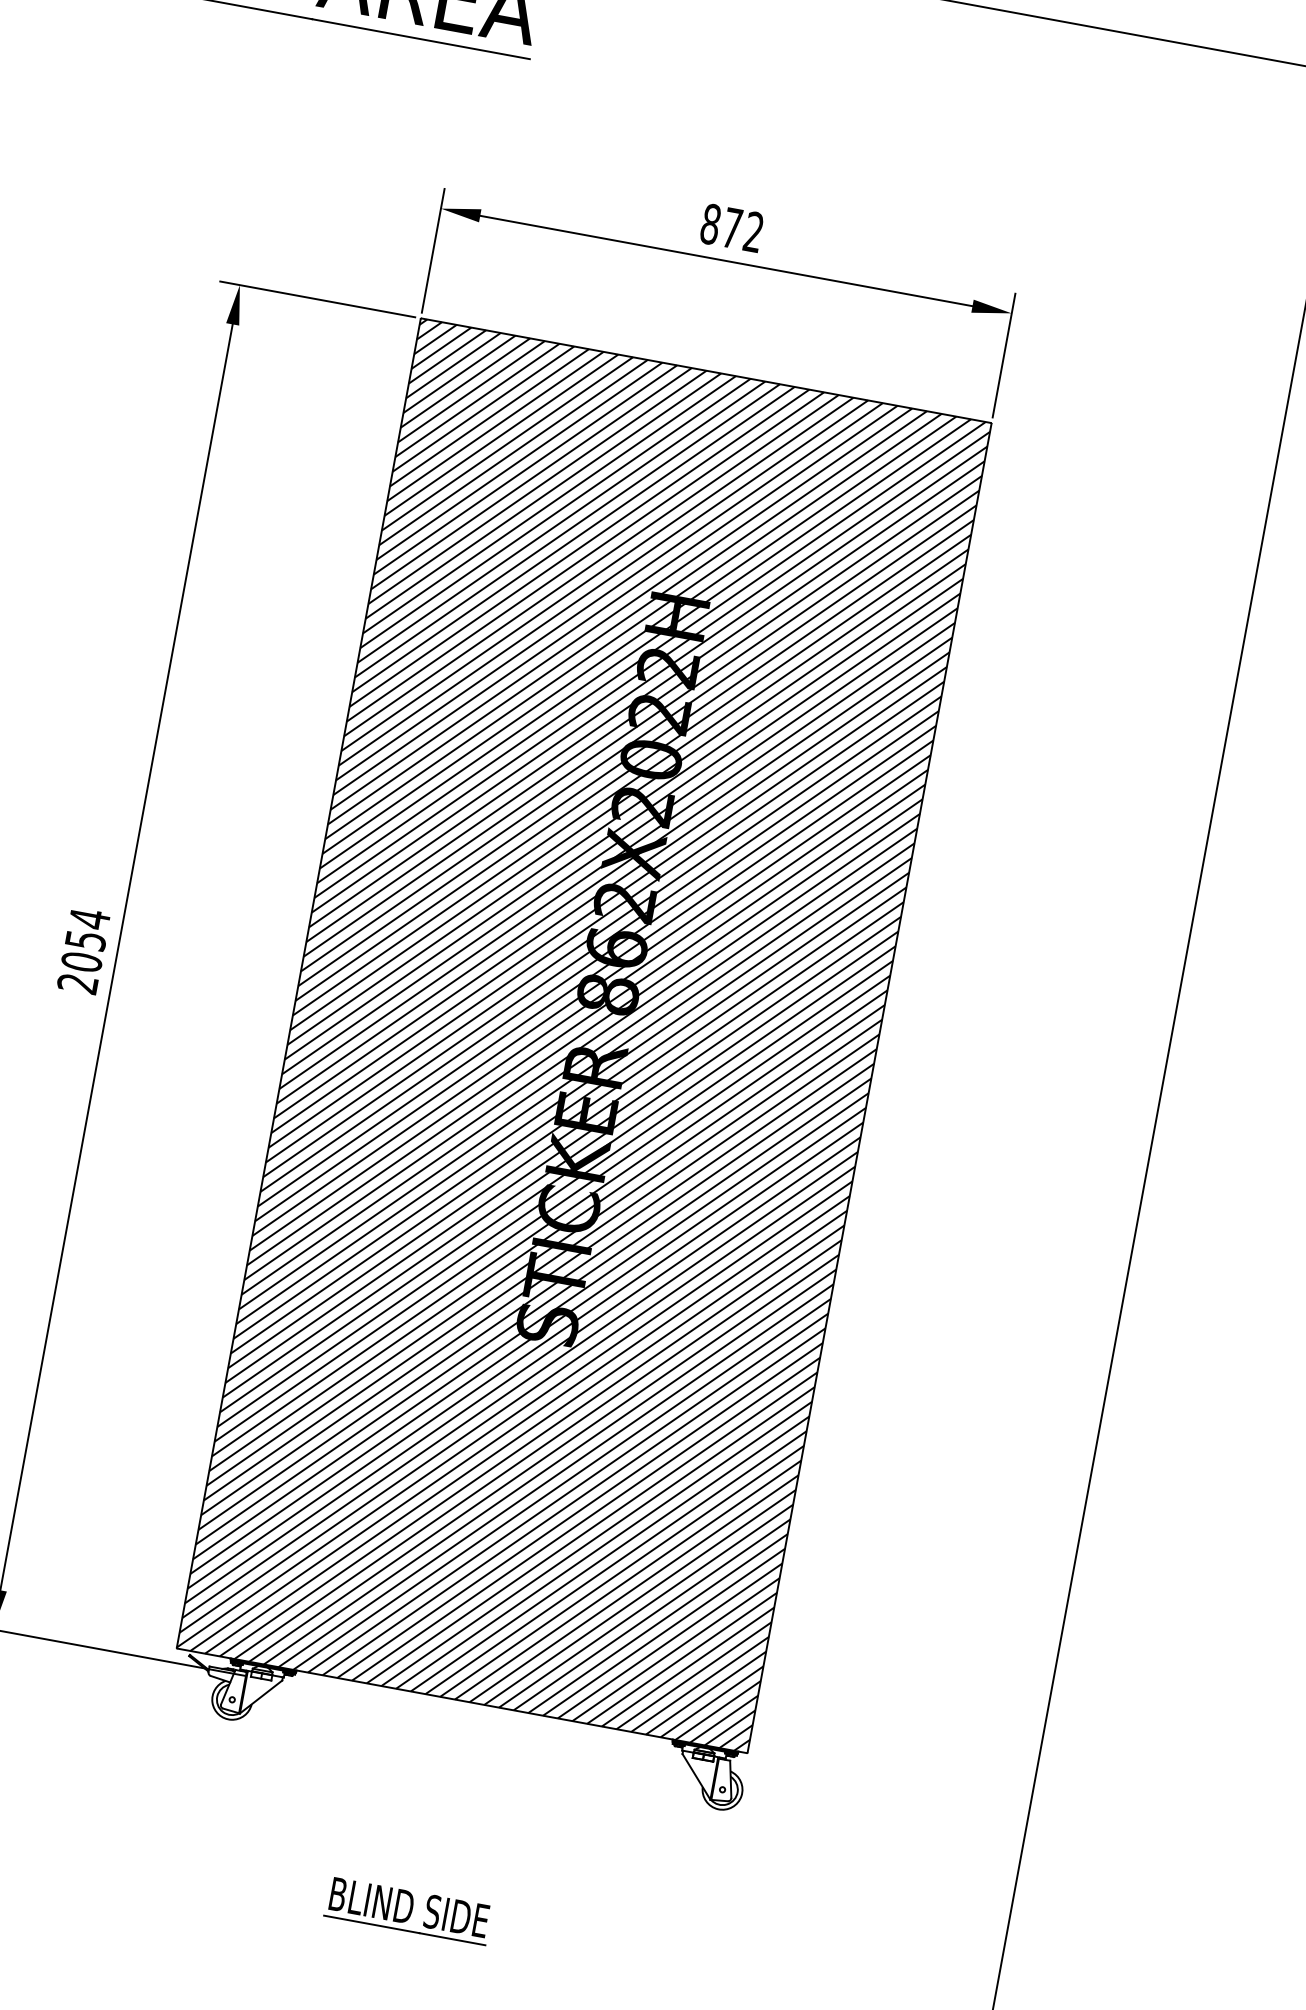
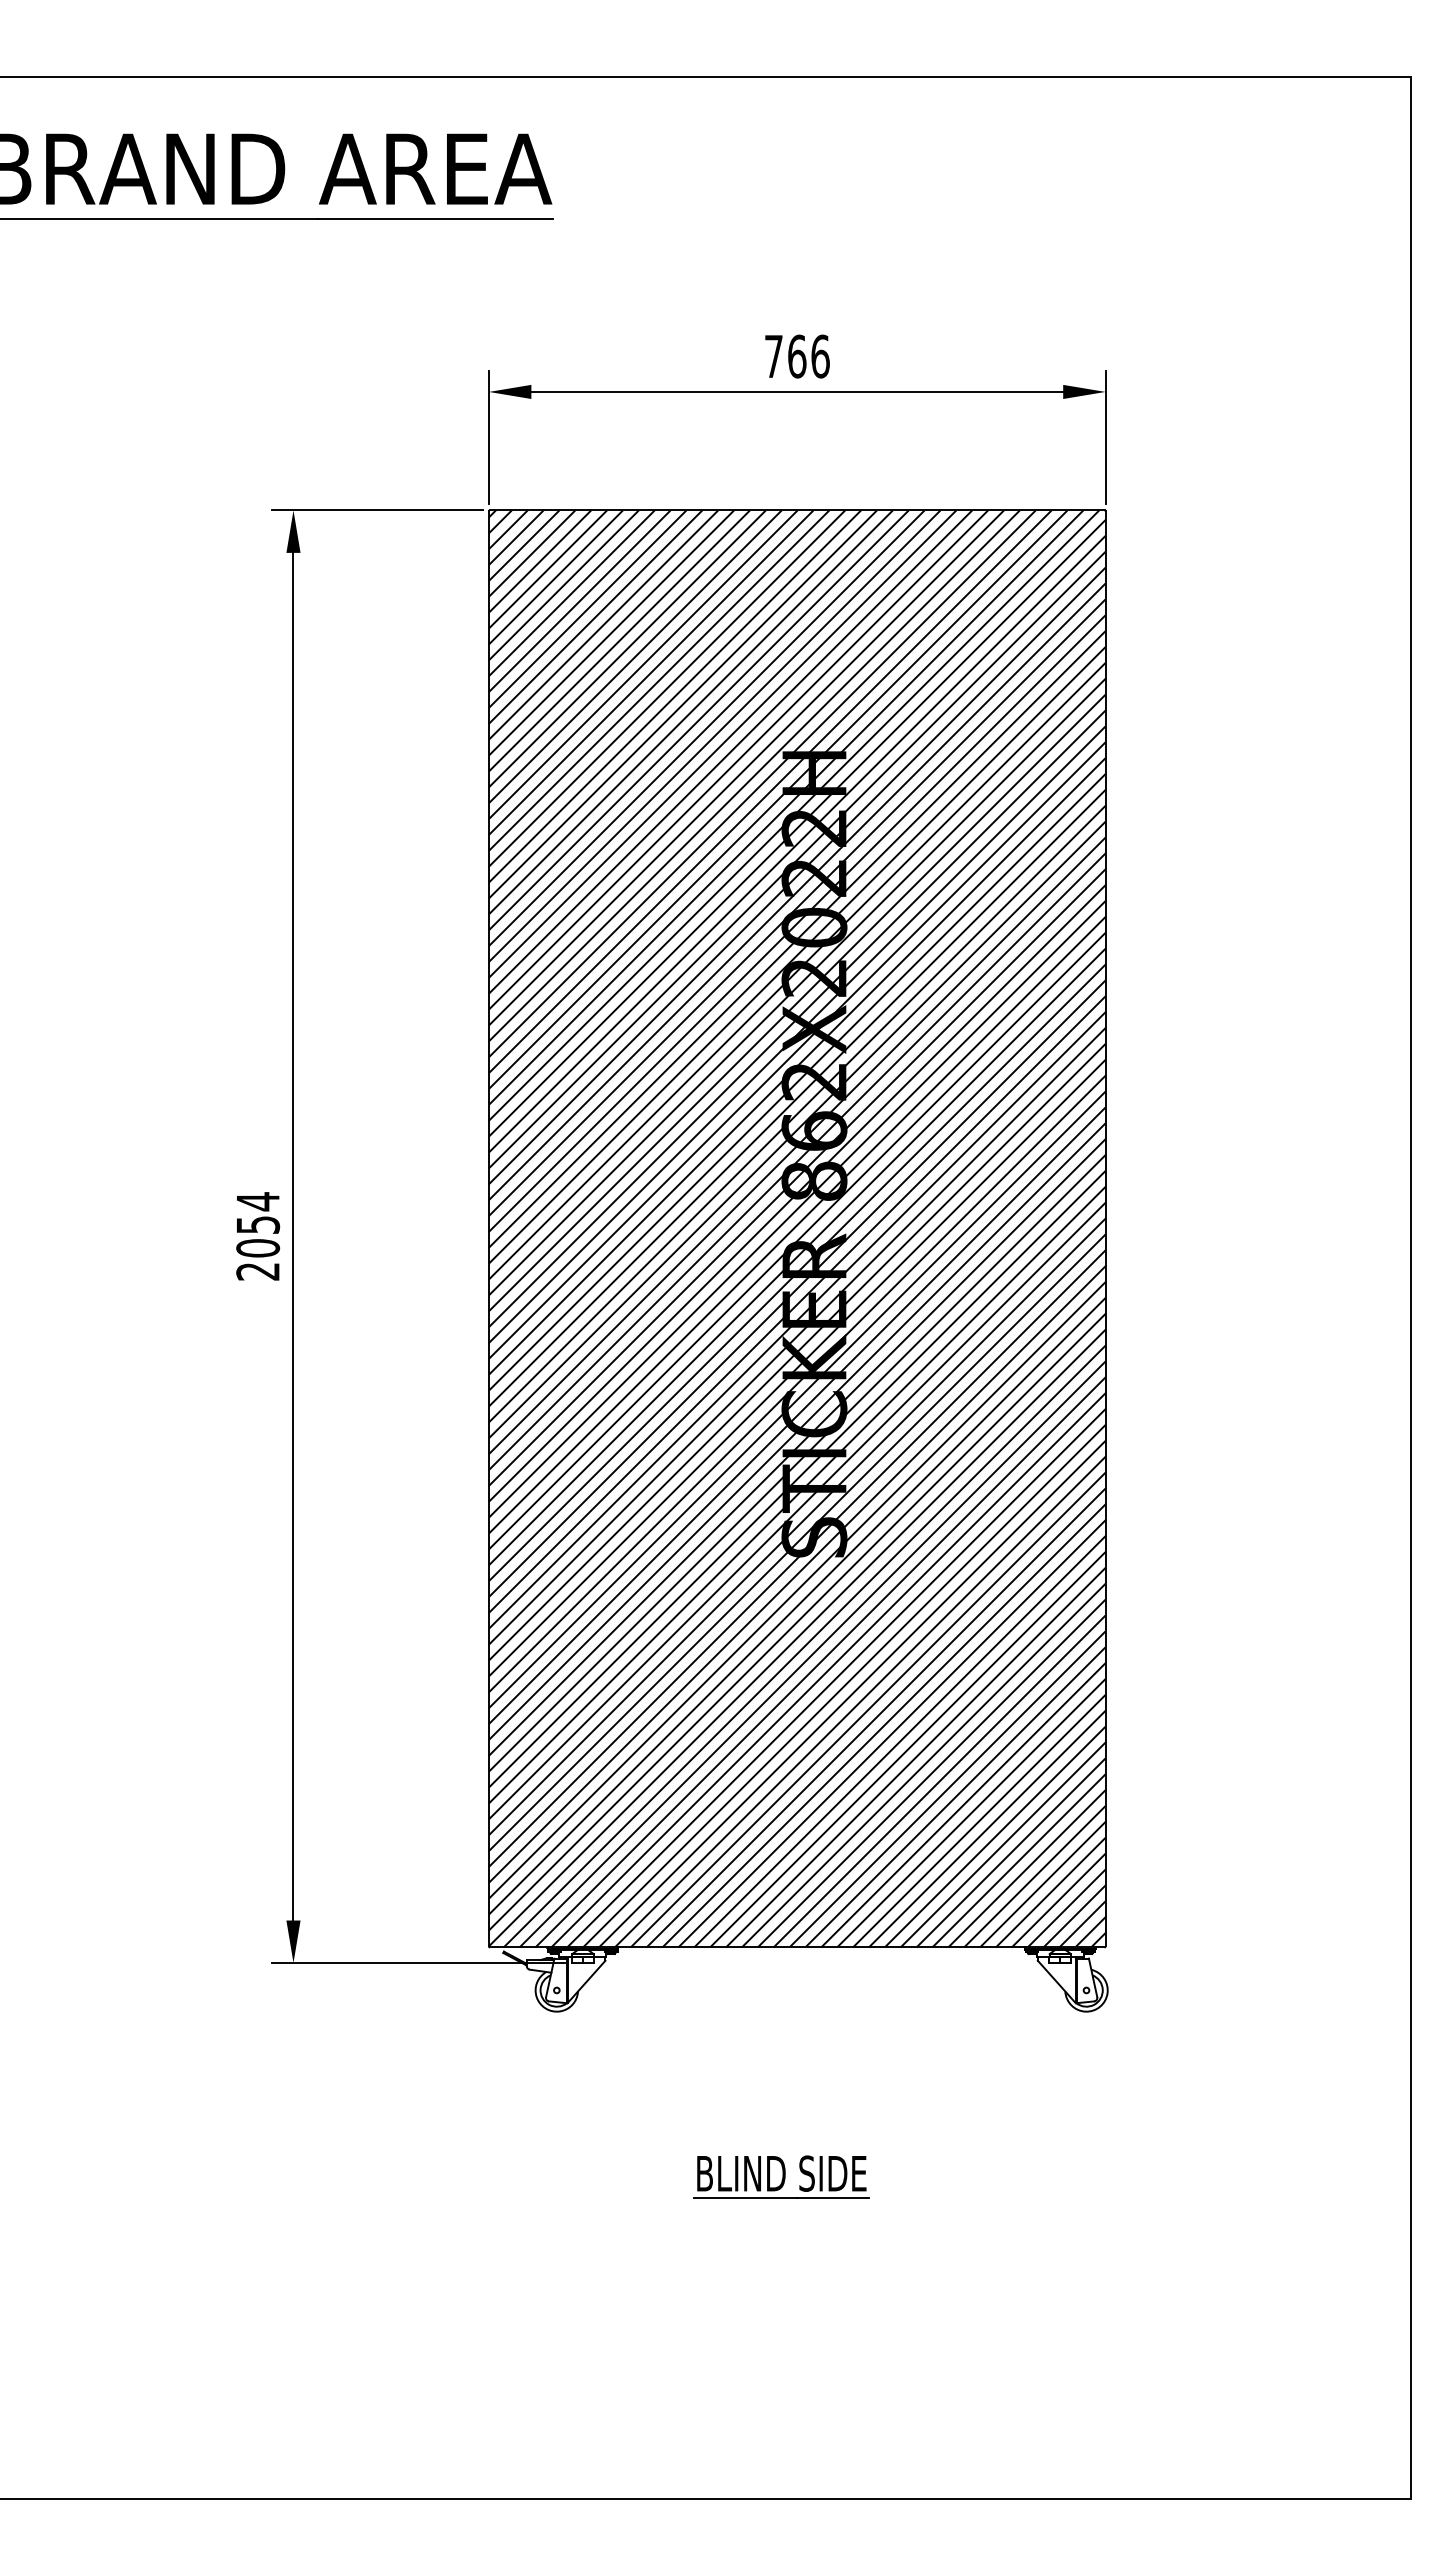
text: (731, 228) -> (796, 356), 872 -> 766

